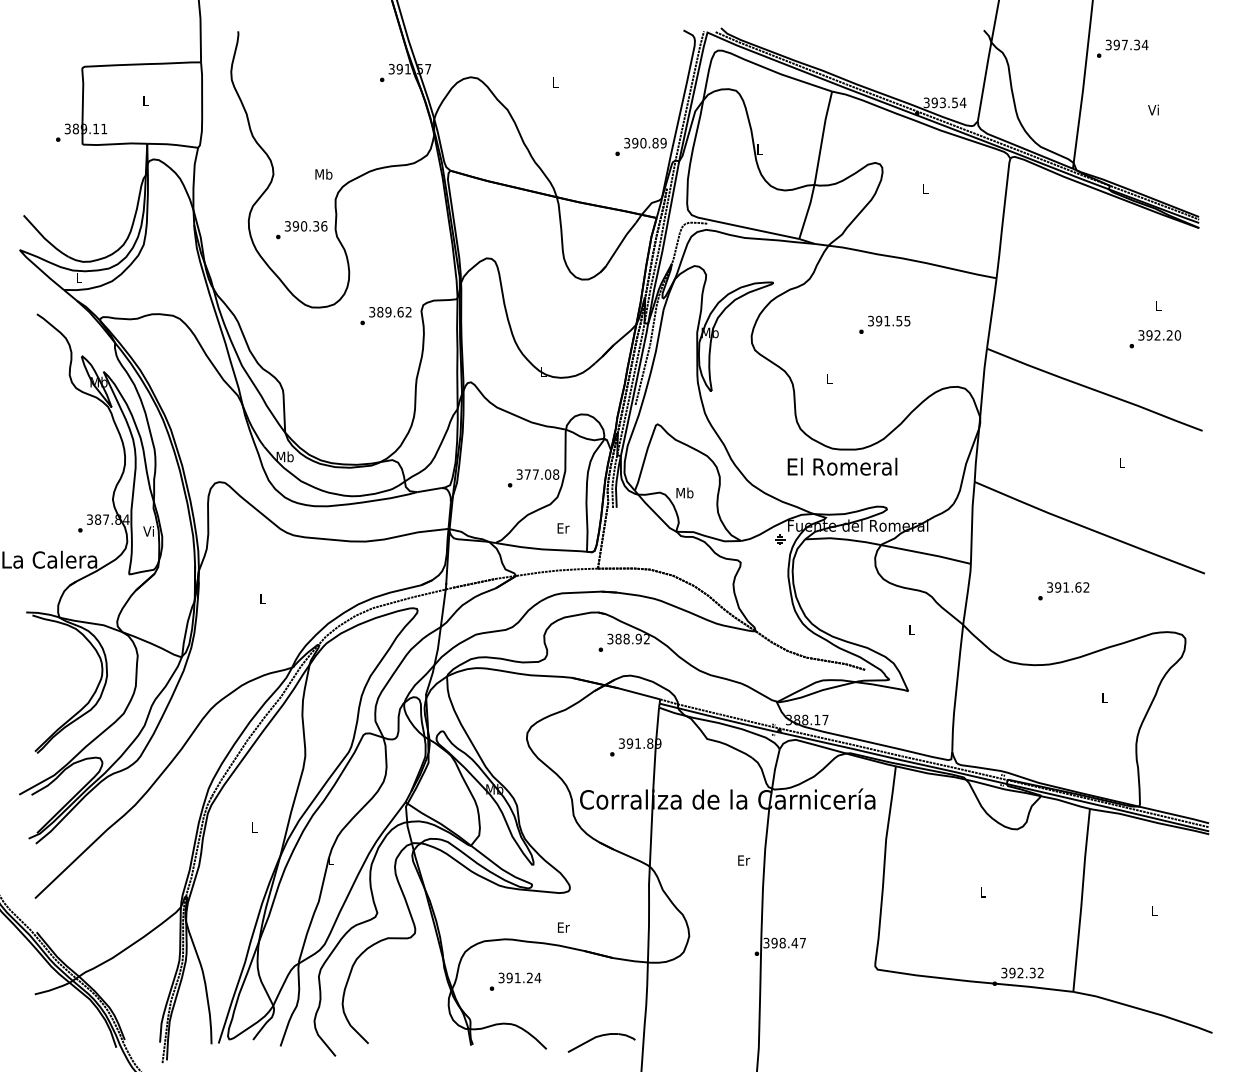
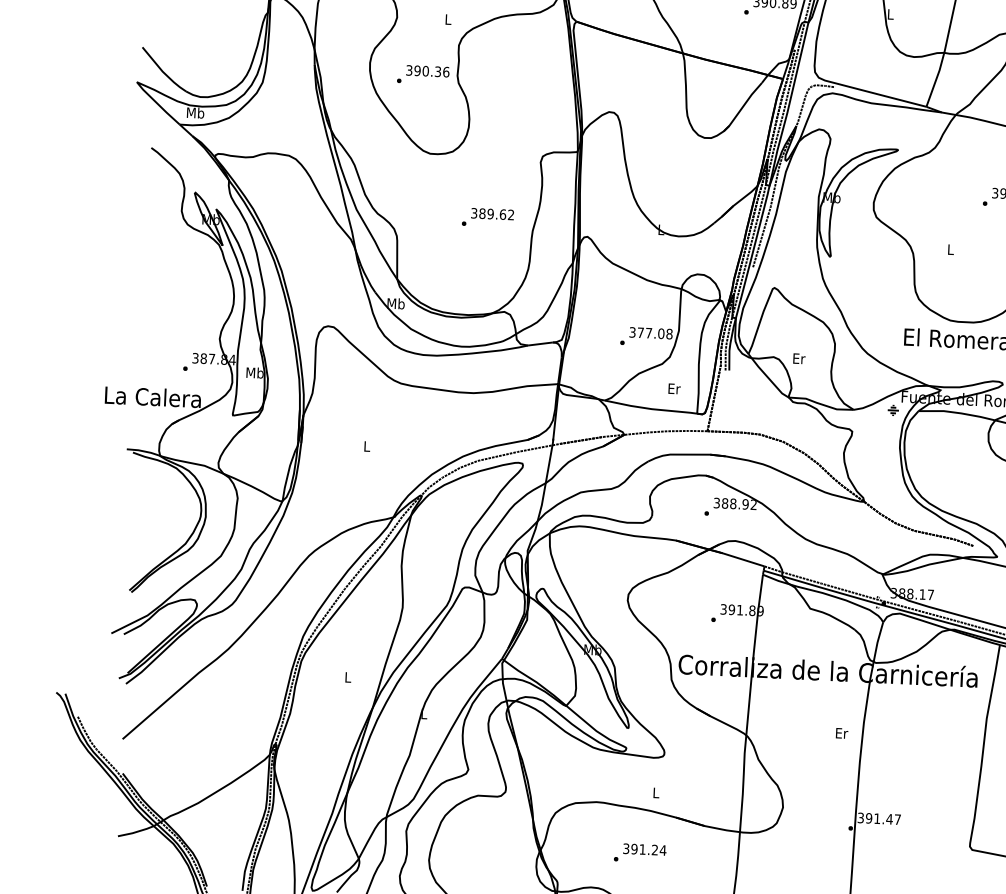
text: (323, 173) -> (447, 18), Mb -> L
text: (78, 277) -> (195, 112), L -> Mb
text: (385, 316) -> (487, 218), moved
text: (684, 492) -> (798, 358), Mb -> Er
text: (148, 531) -> (254, 372), Vi -> Mb
text: (563, 927) -> (656, 792), Er -> L
text: (782, 942) -> (877, 818), 398.47 -> 391.47
text: (515, 981) -> (640, 852), moved

